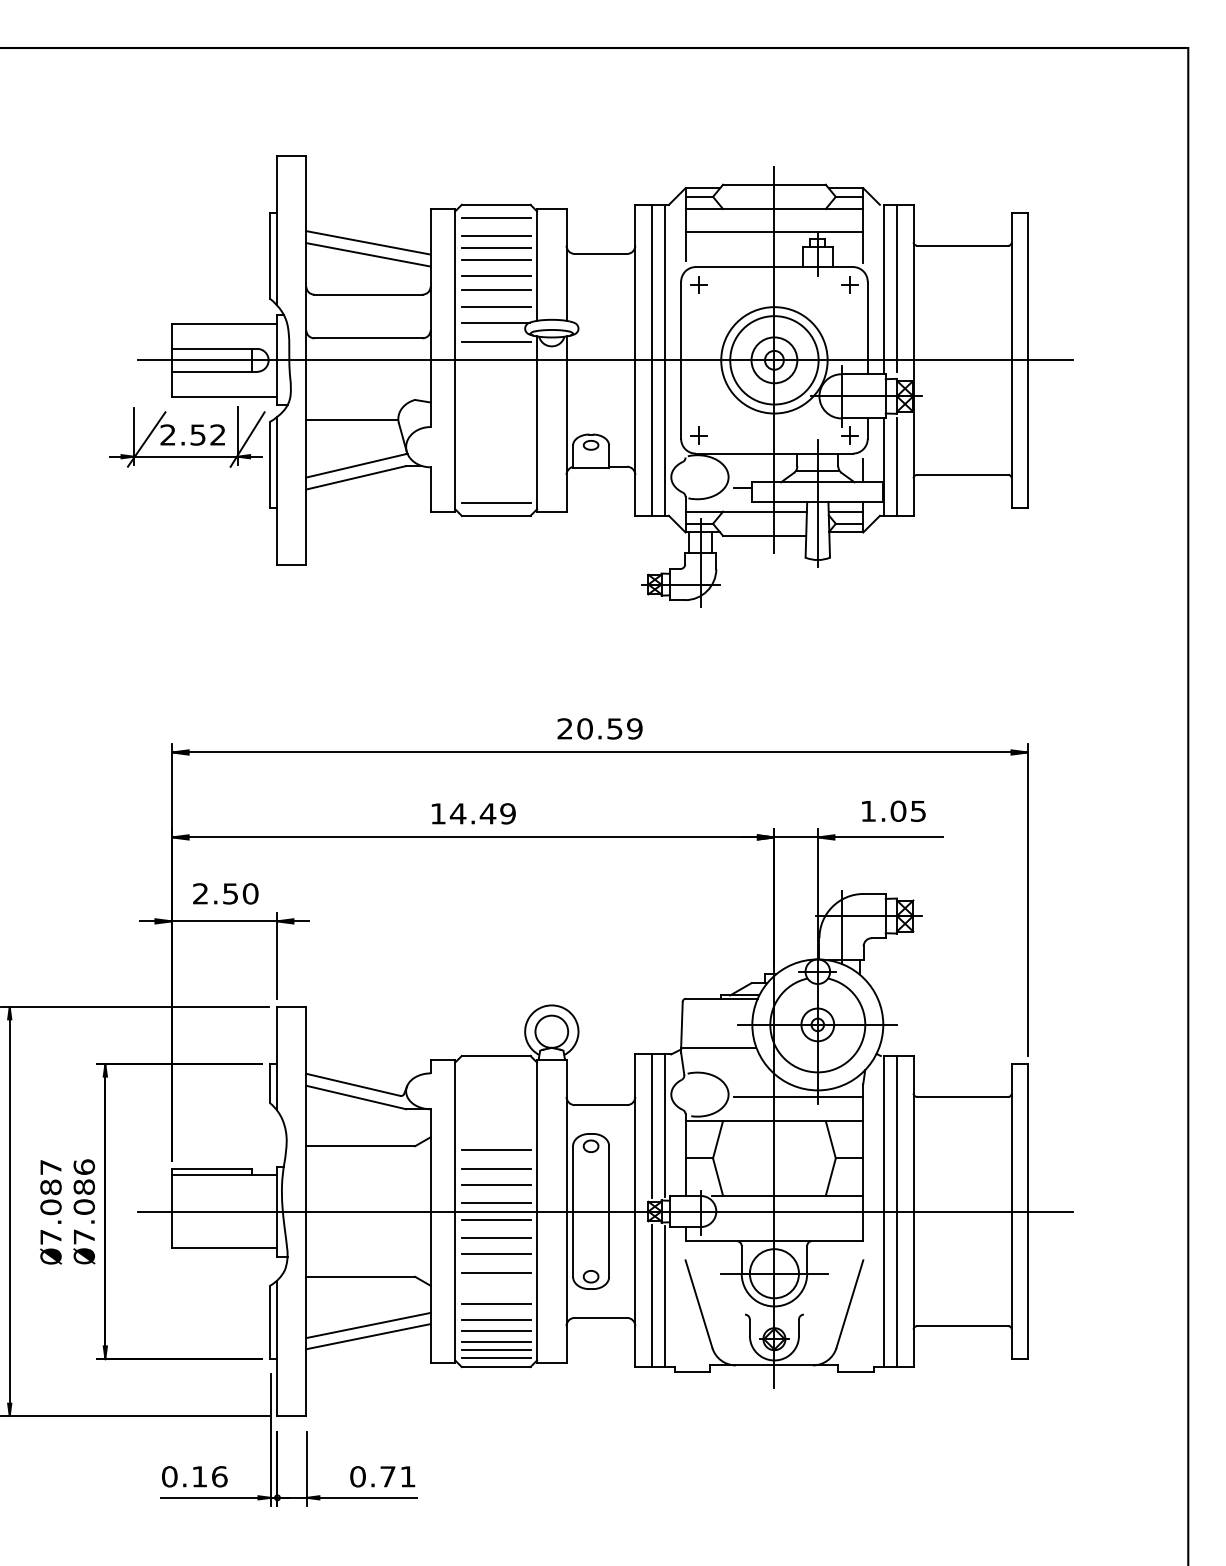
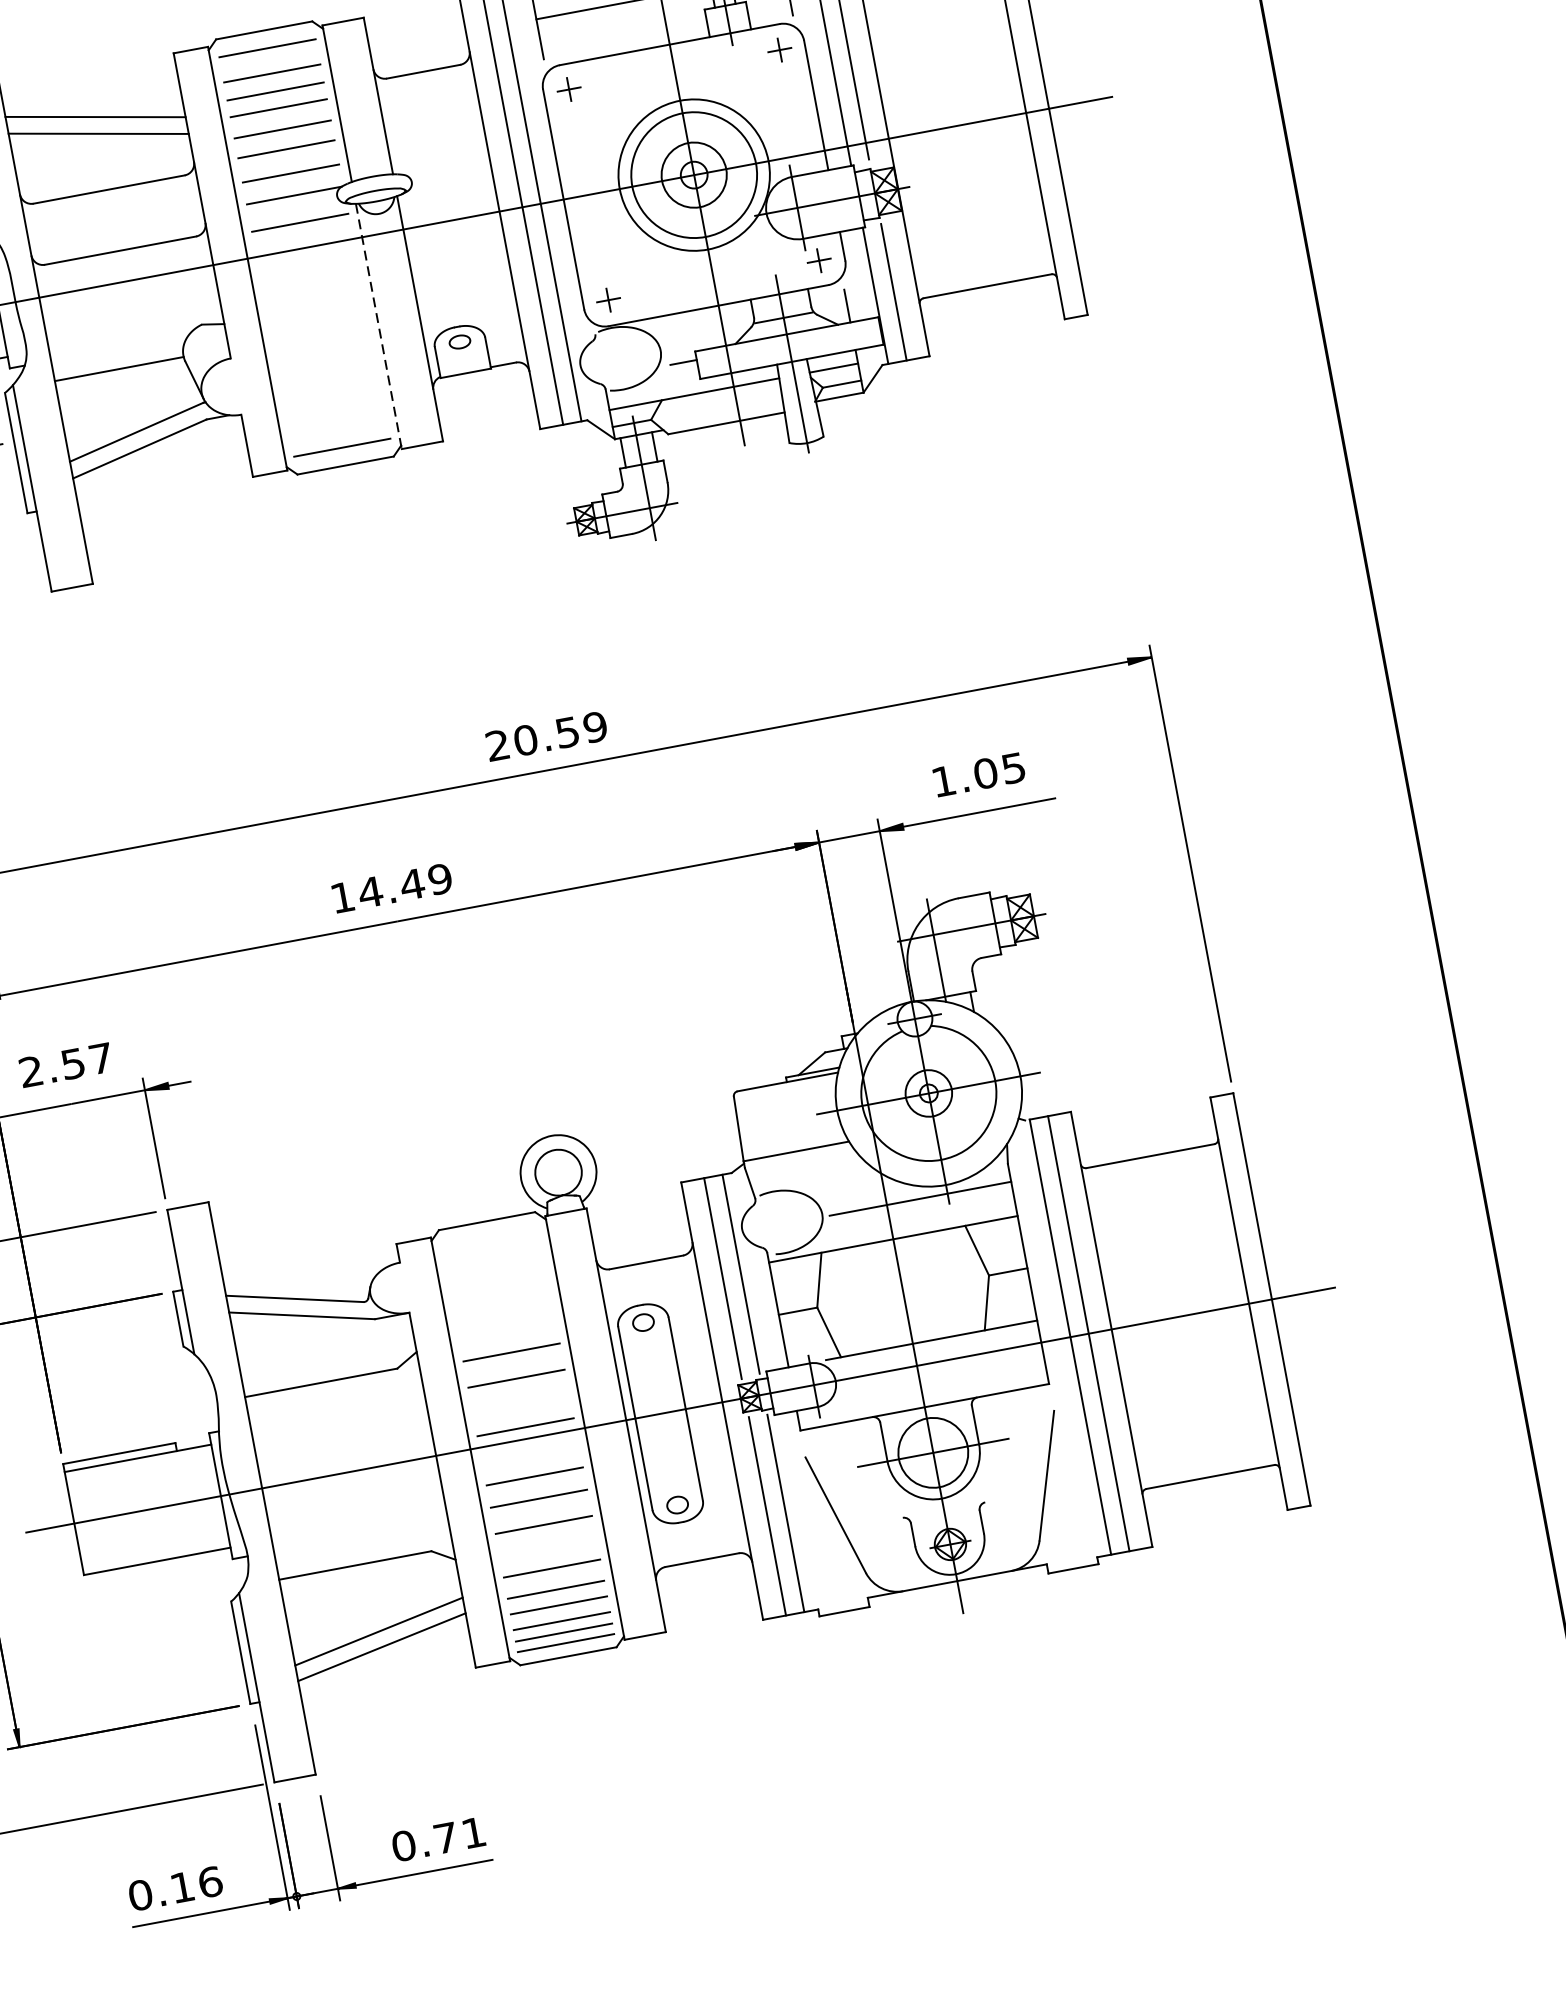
line: (537, 424) -> (379, 326), solid -> dashed
text: (250, 893) -> (100, 1058), 2.50 -> 2.57
line: (495, 1184) -> (519, 1401), removed
line: (495, 1219) -> (528, 1450), removed

